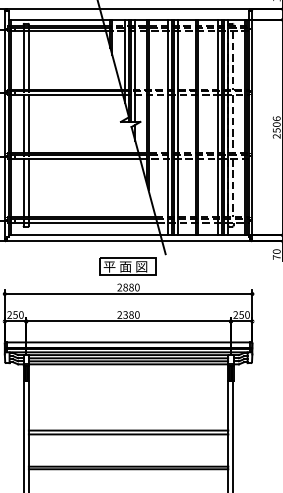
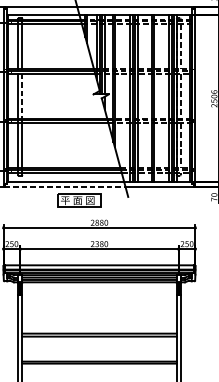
line: (28, 124) -> (21, 96), solid -> dashed
line: (84, 241) -> (65, 187), solid -> dashed
part: (127, 266) -> (79, 200), moved

